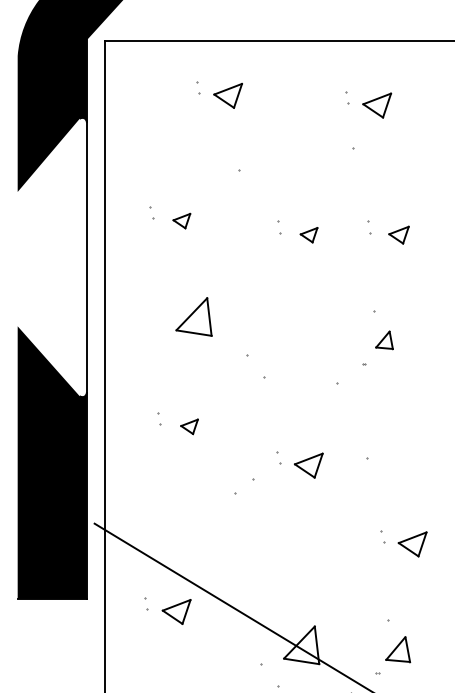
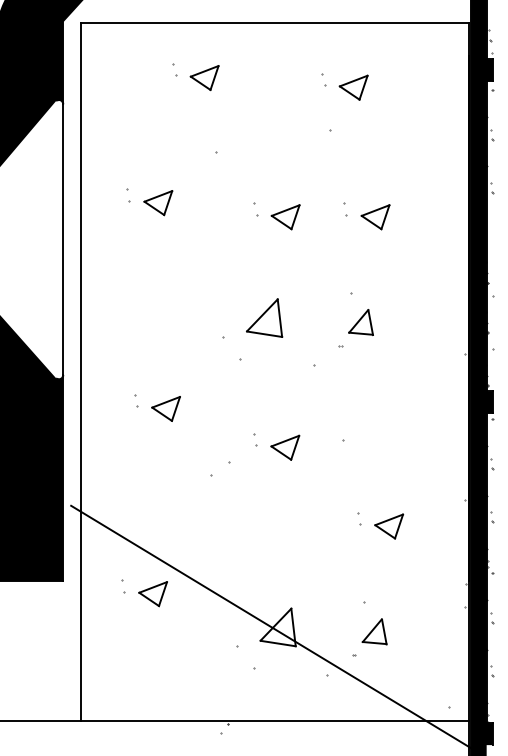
part: (181, 221) -> (158, 203), size x1.67
part: (308, 235) -> (285, 217), size x1.67
part: (398, 235) -> (375, 217), size x1.43
part: (193, 316) -> (264, 317), moved
part: (383, 340) -> (360, 322), size x1.43
part: (188, 426) -> (165, 408), size x1.67

